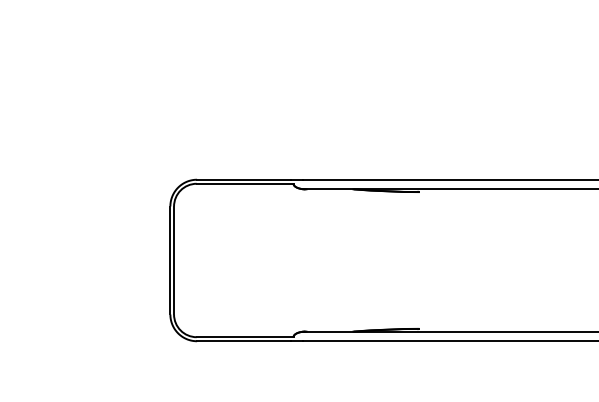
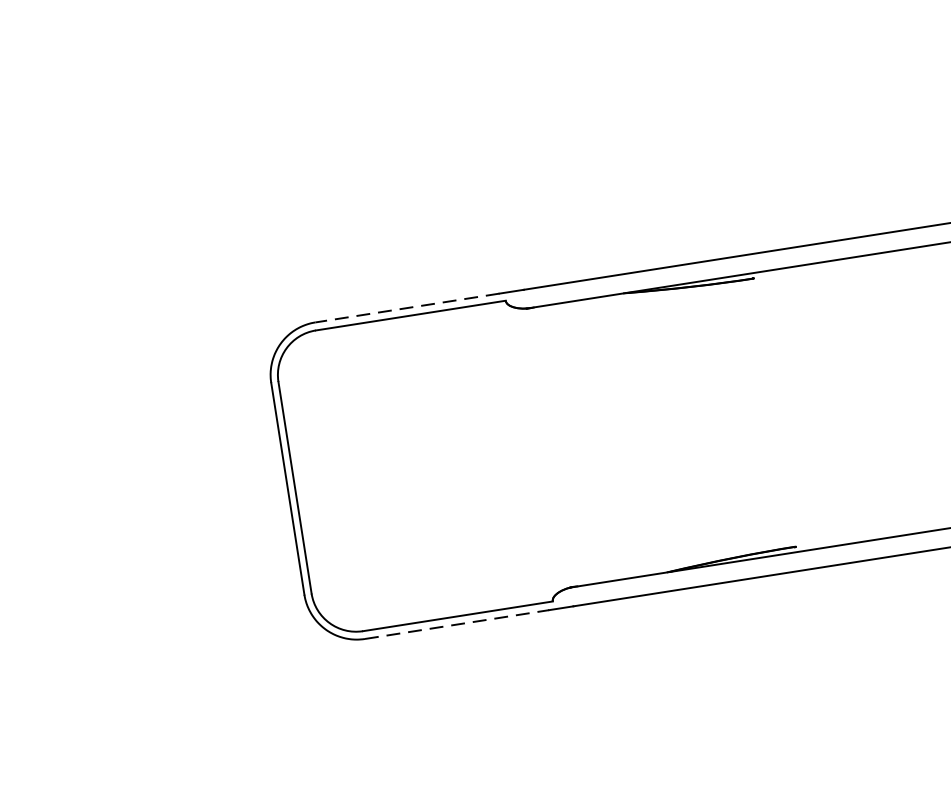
line: (244, 179) -> (408, 307), solid -> dashed
line: (244, 341) -> (457, 624), solid -> dashed

